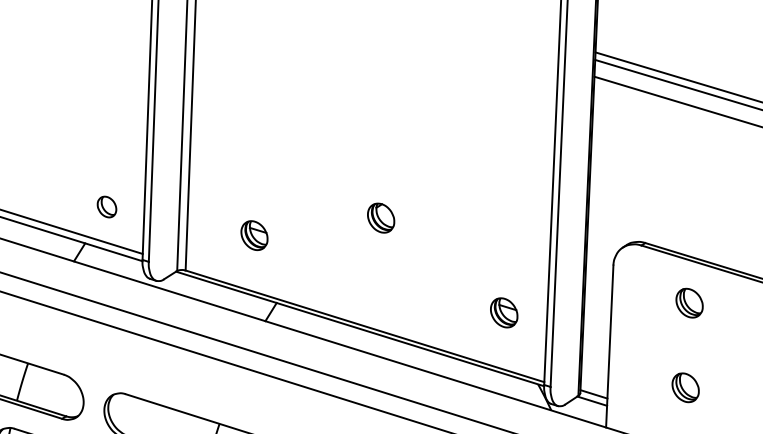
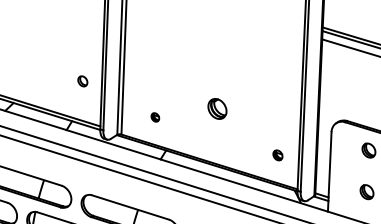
part: (106, 207) -> (82, 81), moved
part: (381, 217) -> (217, 108), size x1.4
part: (254, 235) -> (155, 117), size x0.6
part: (503, 313) -> (277, 155), size x0.7

